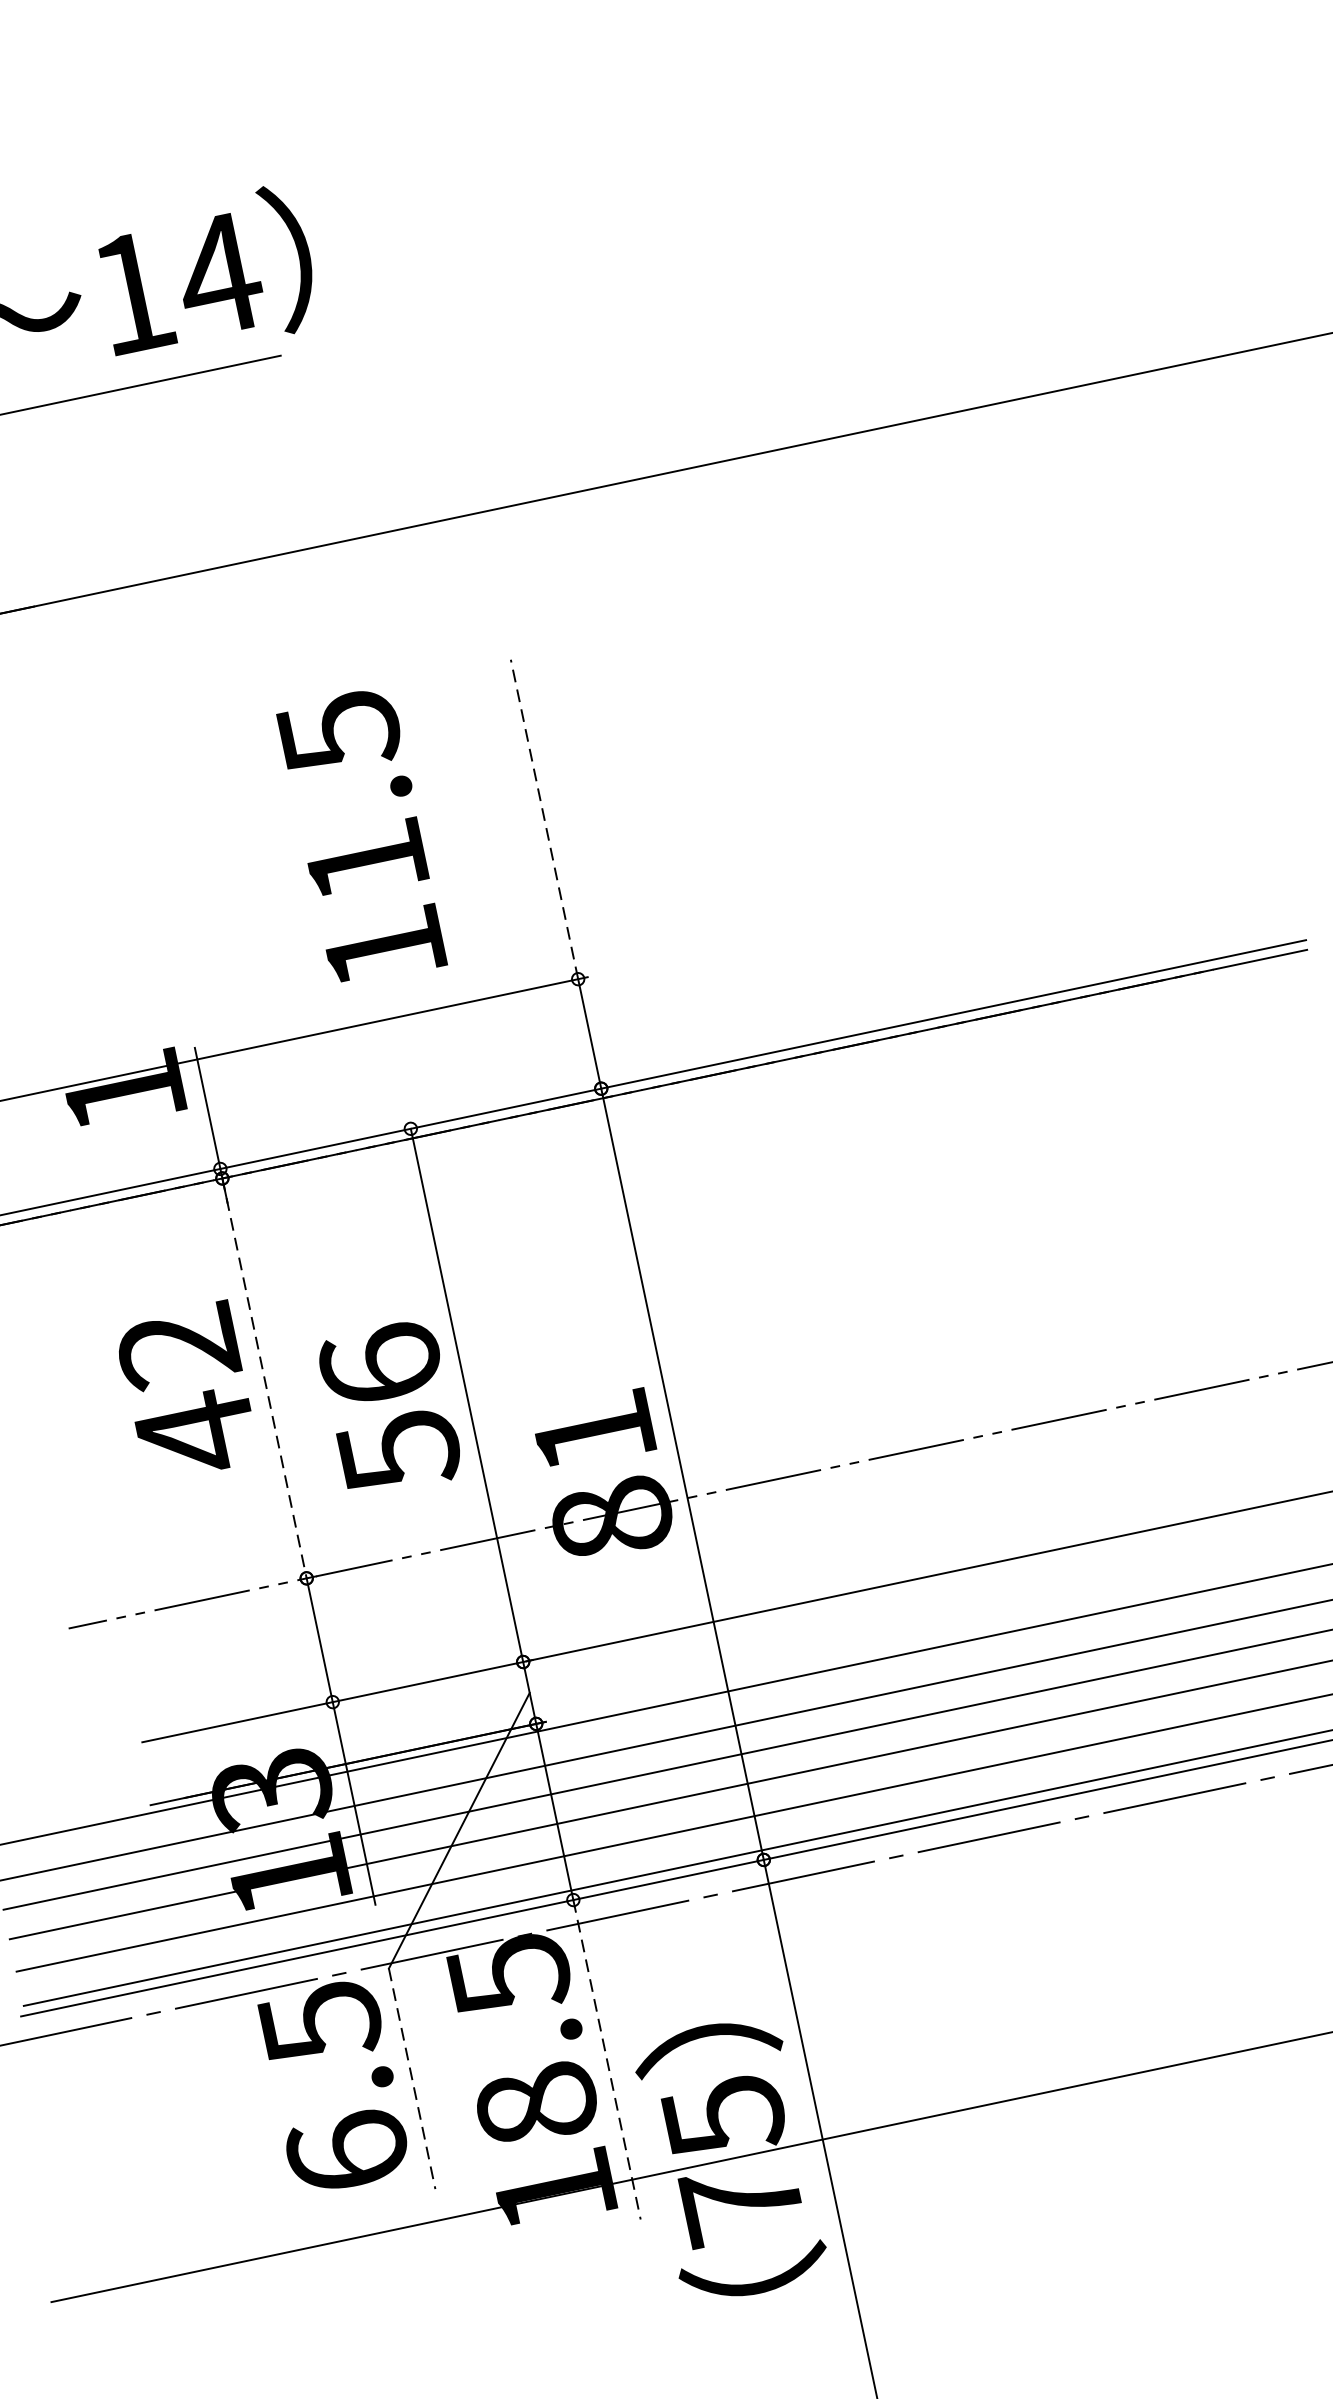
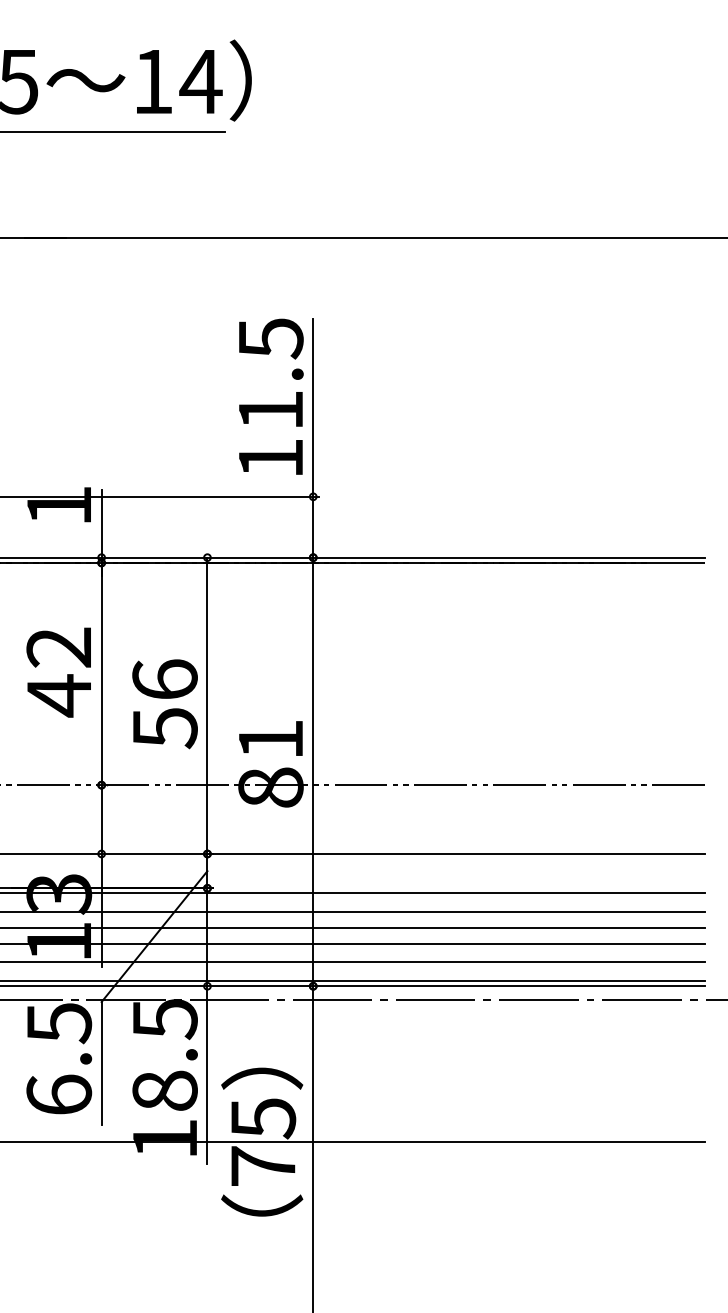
line: (545, 820) -> (313, 408), dashed -> solid
text: (362, 836) -> (271, 396), moved
line: (264, 1379) -> (101, 674), dashed -> solid
line: (607, 2060) -> (207, 1075), dashed -> solid
line: (411, 2079) -> (101, 1063), dashed -> solid

